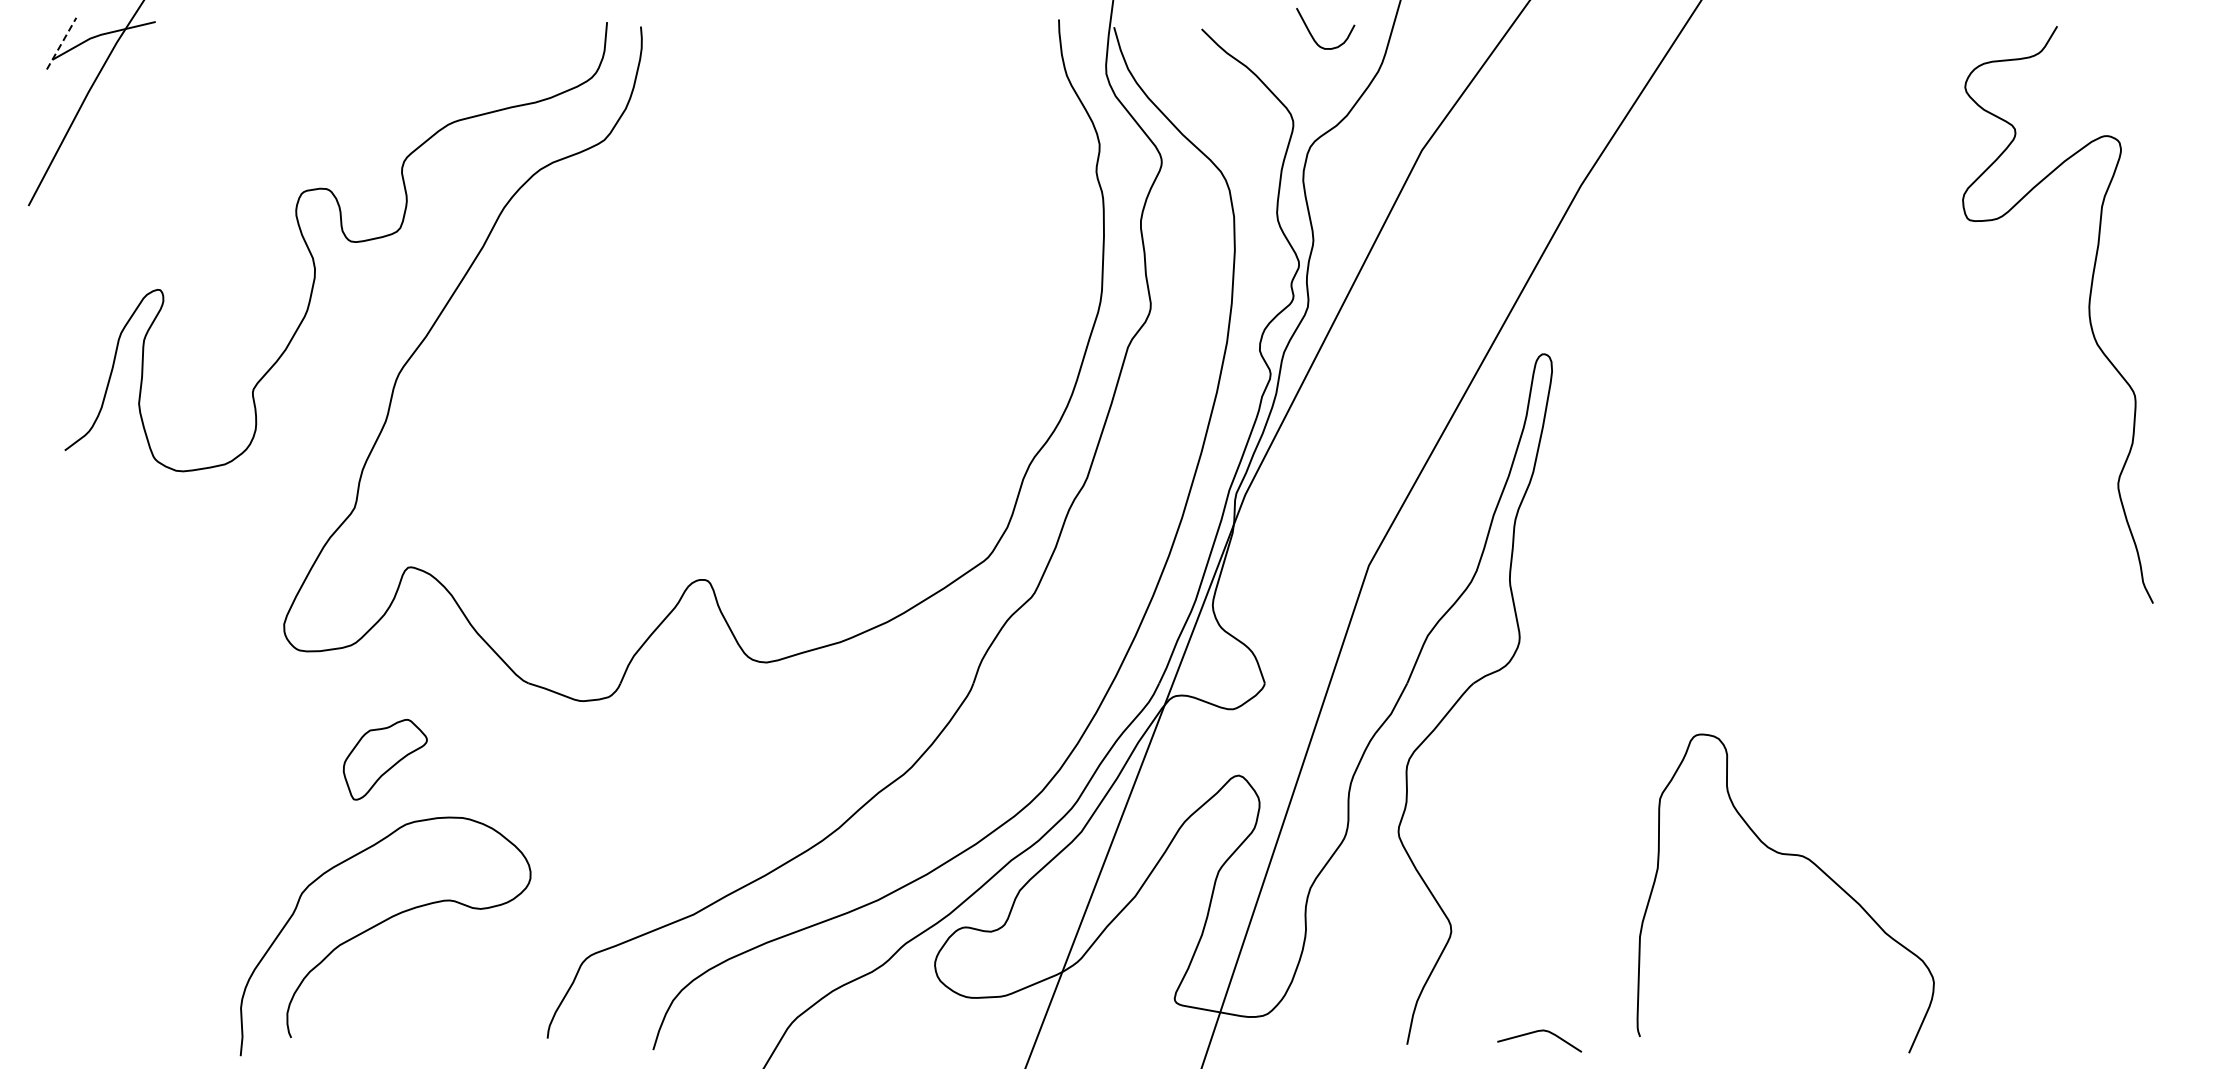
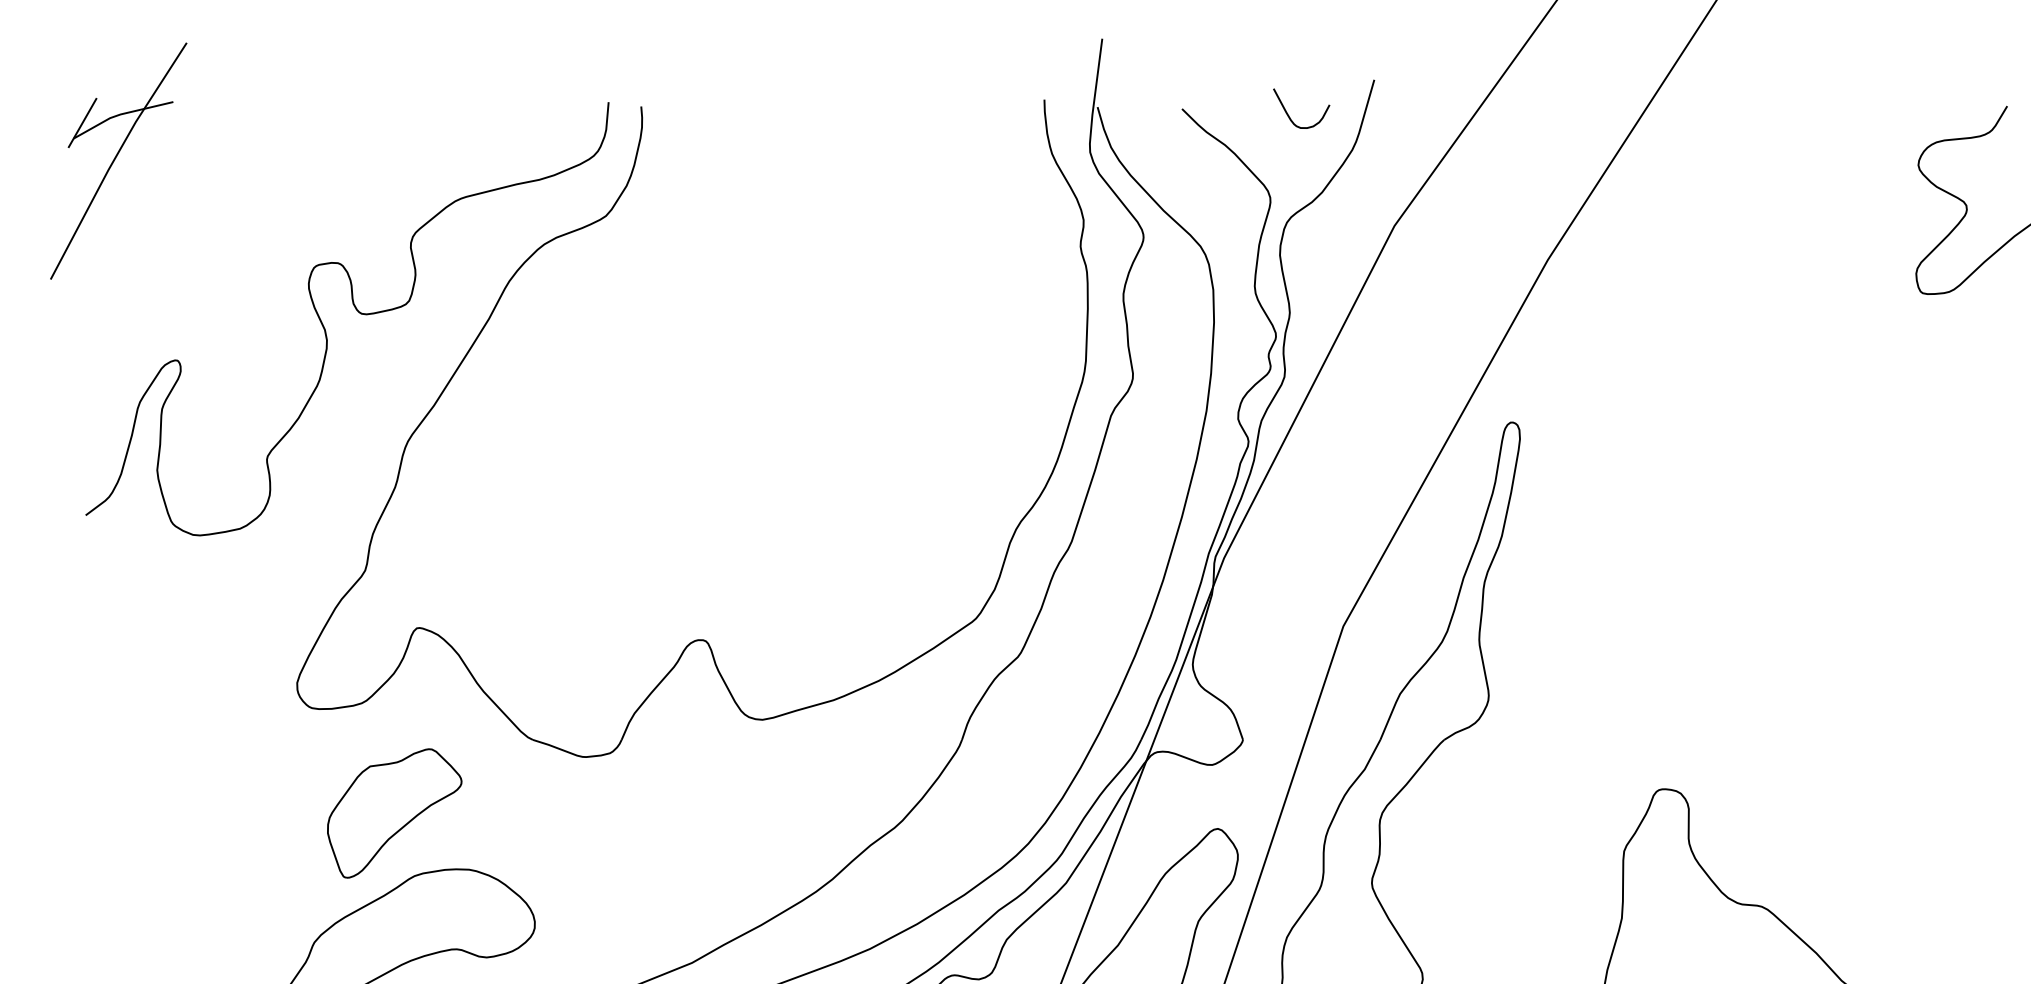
line: (61, 43) -> (82, 122), dashed -> solid
part: (385, 759) -> (394, 813), size x1.67

